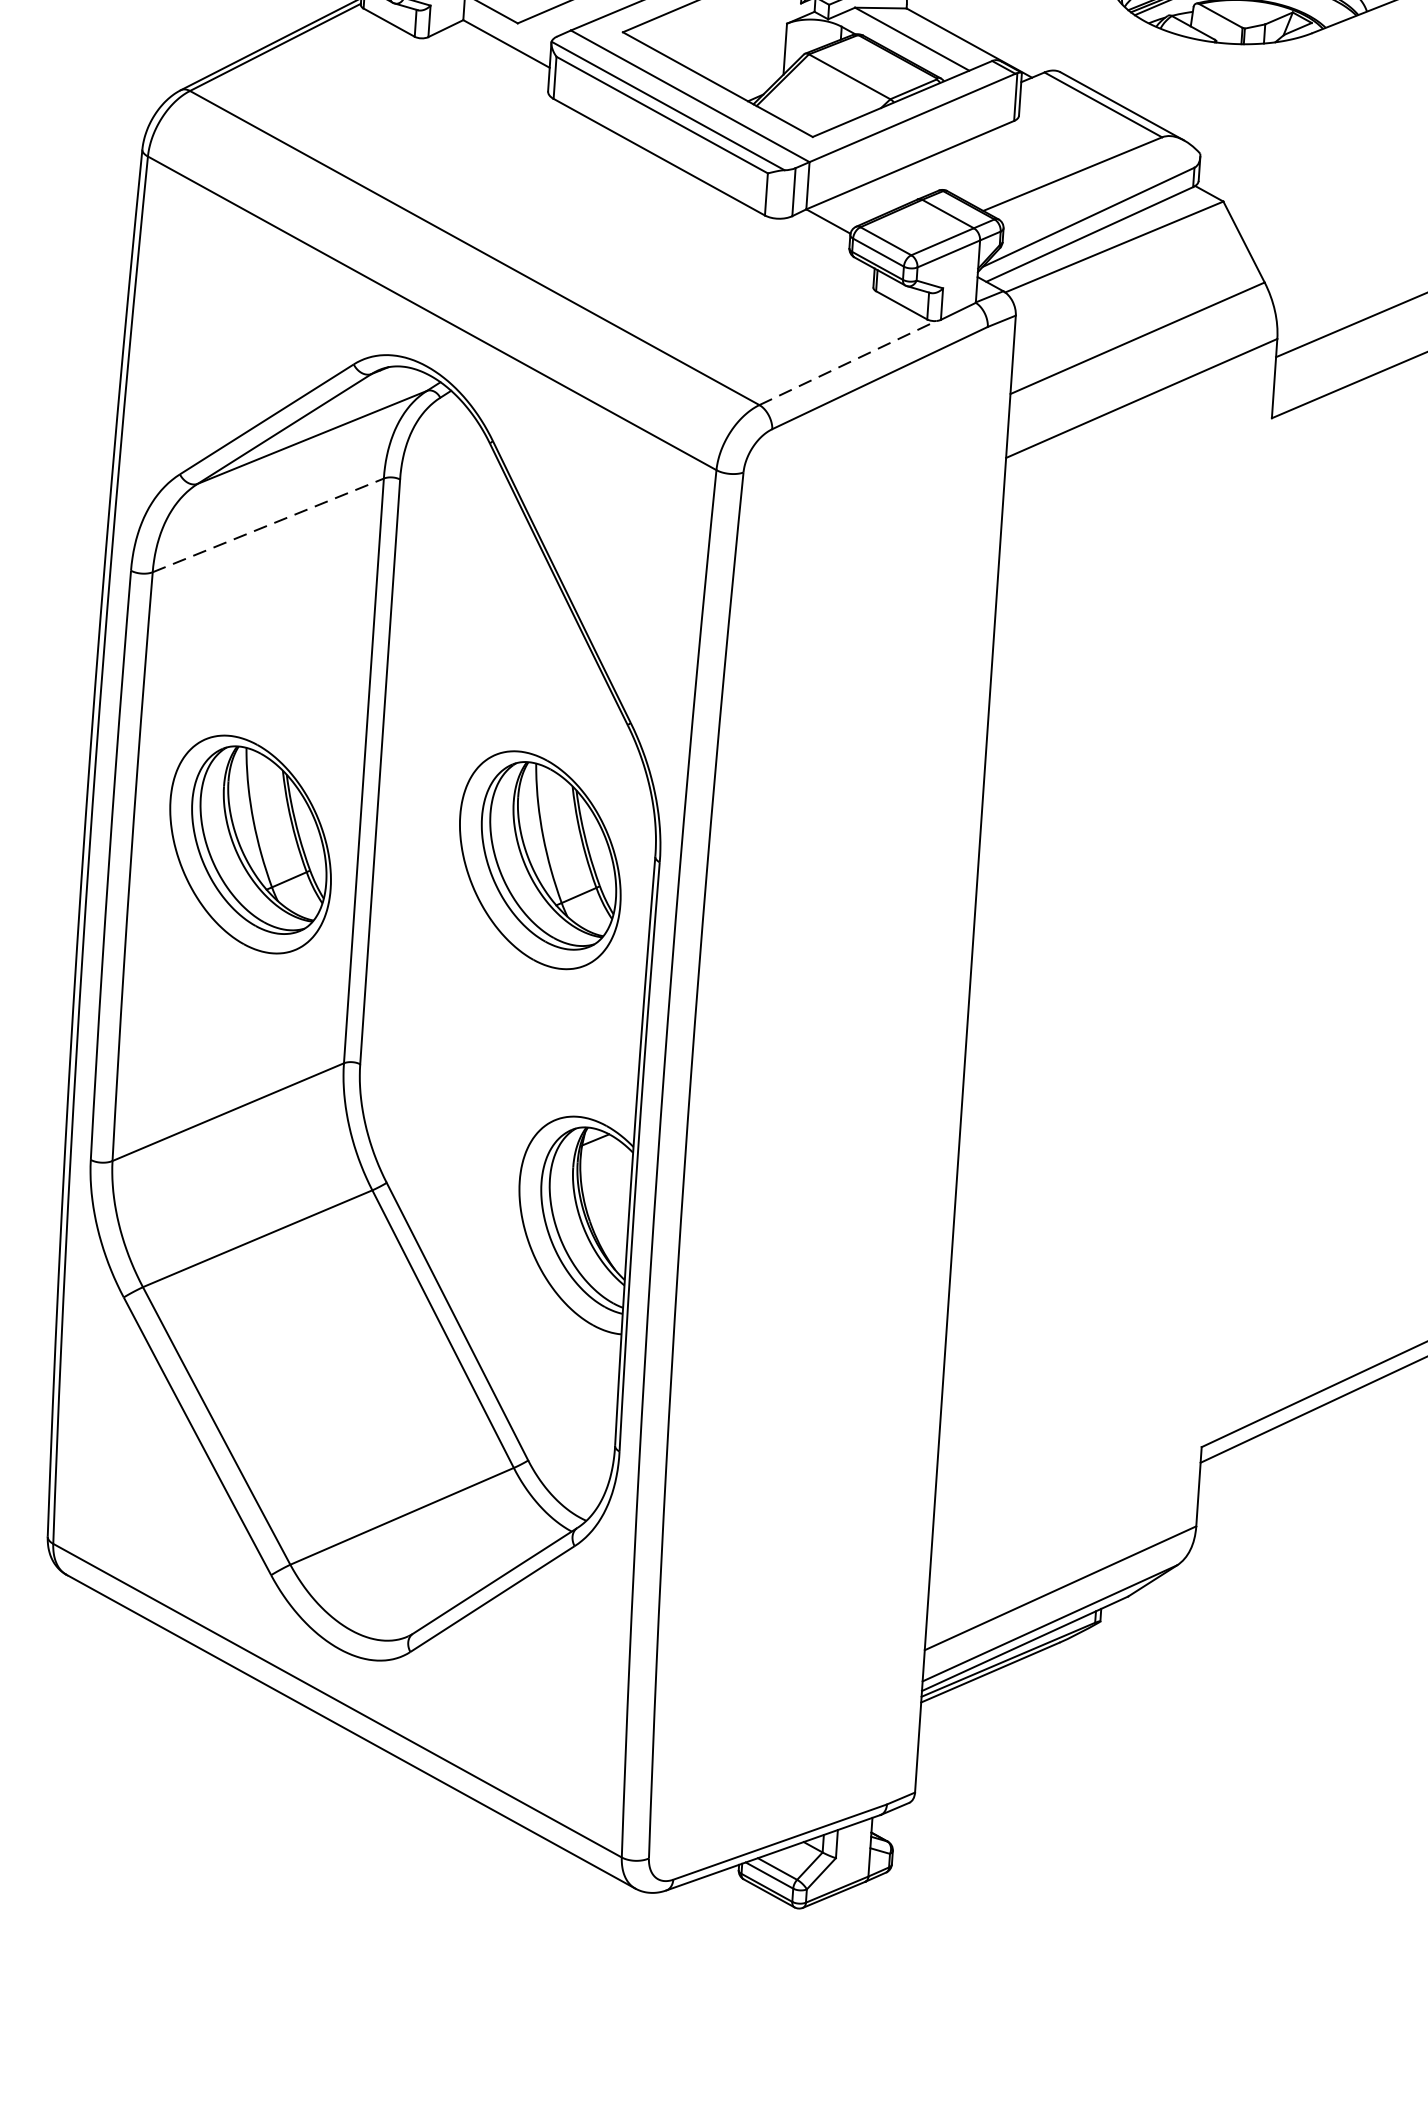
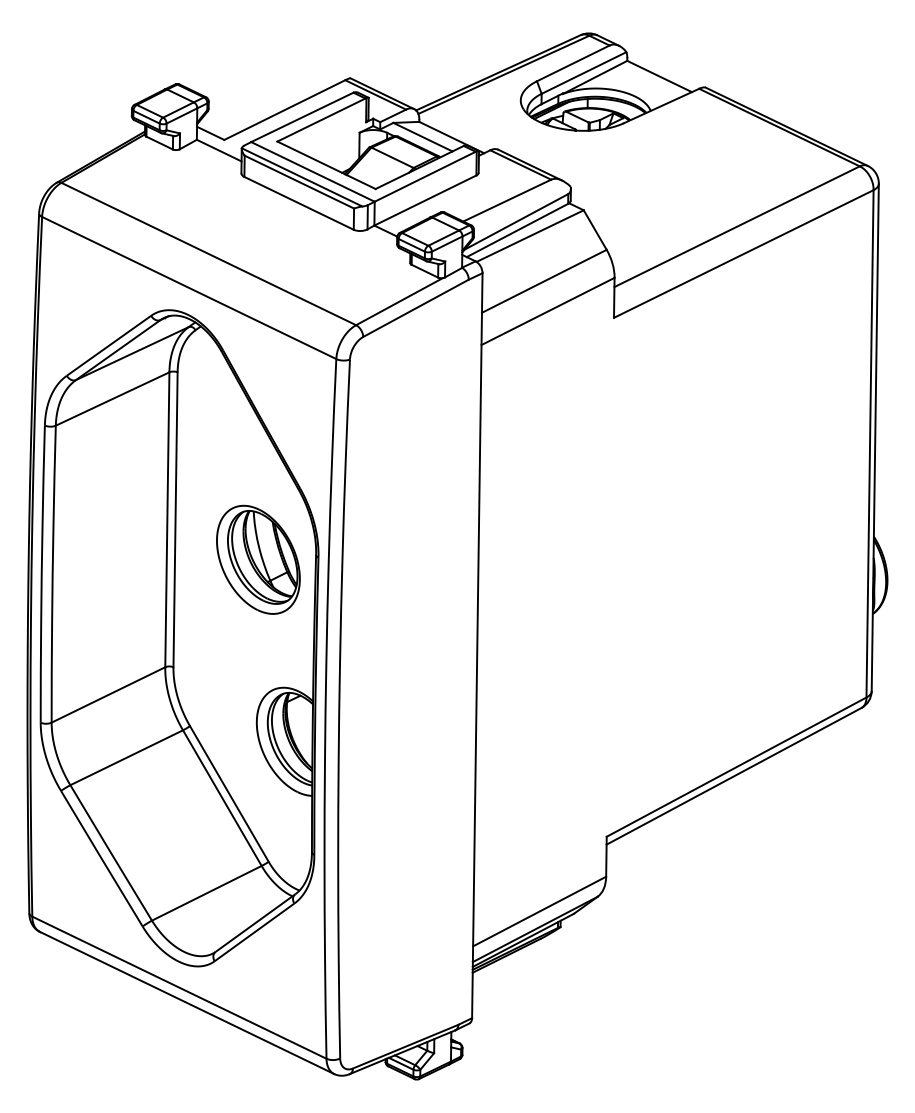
line: (848, 362) -> (399, 301), dashed -> solid
line: (267, 526) -> (112, 399), dashed -> solid
part: (250, 843) -> (112, 559), removed

